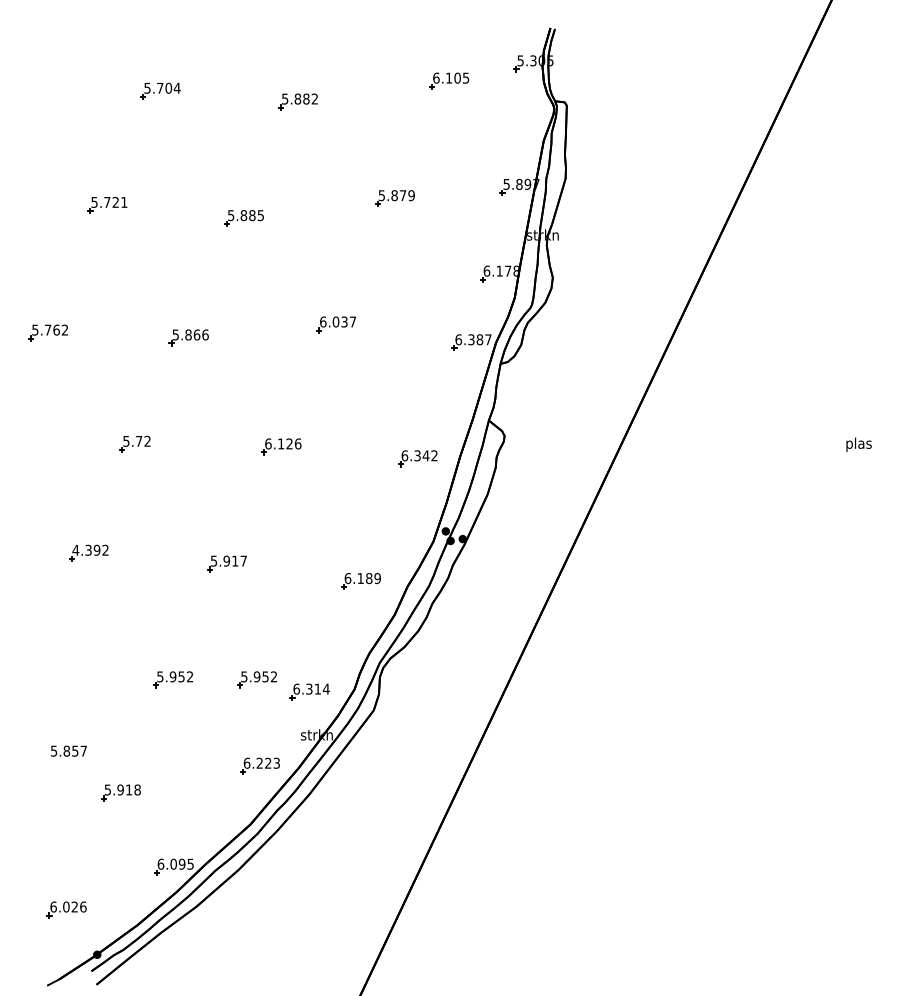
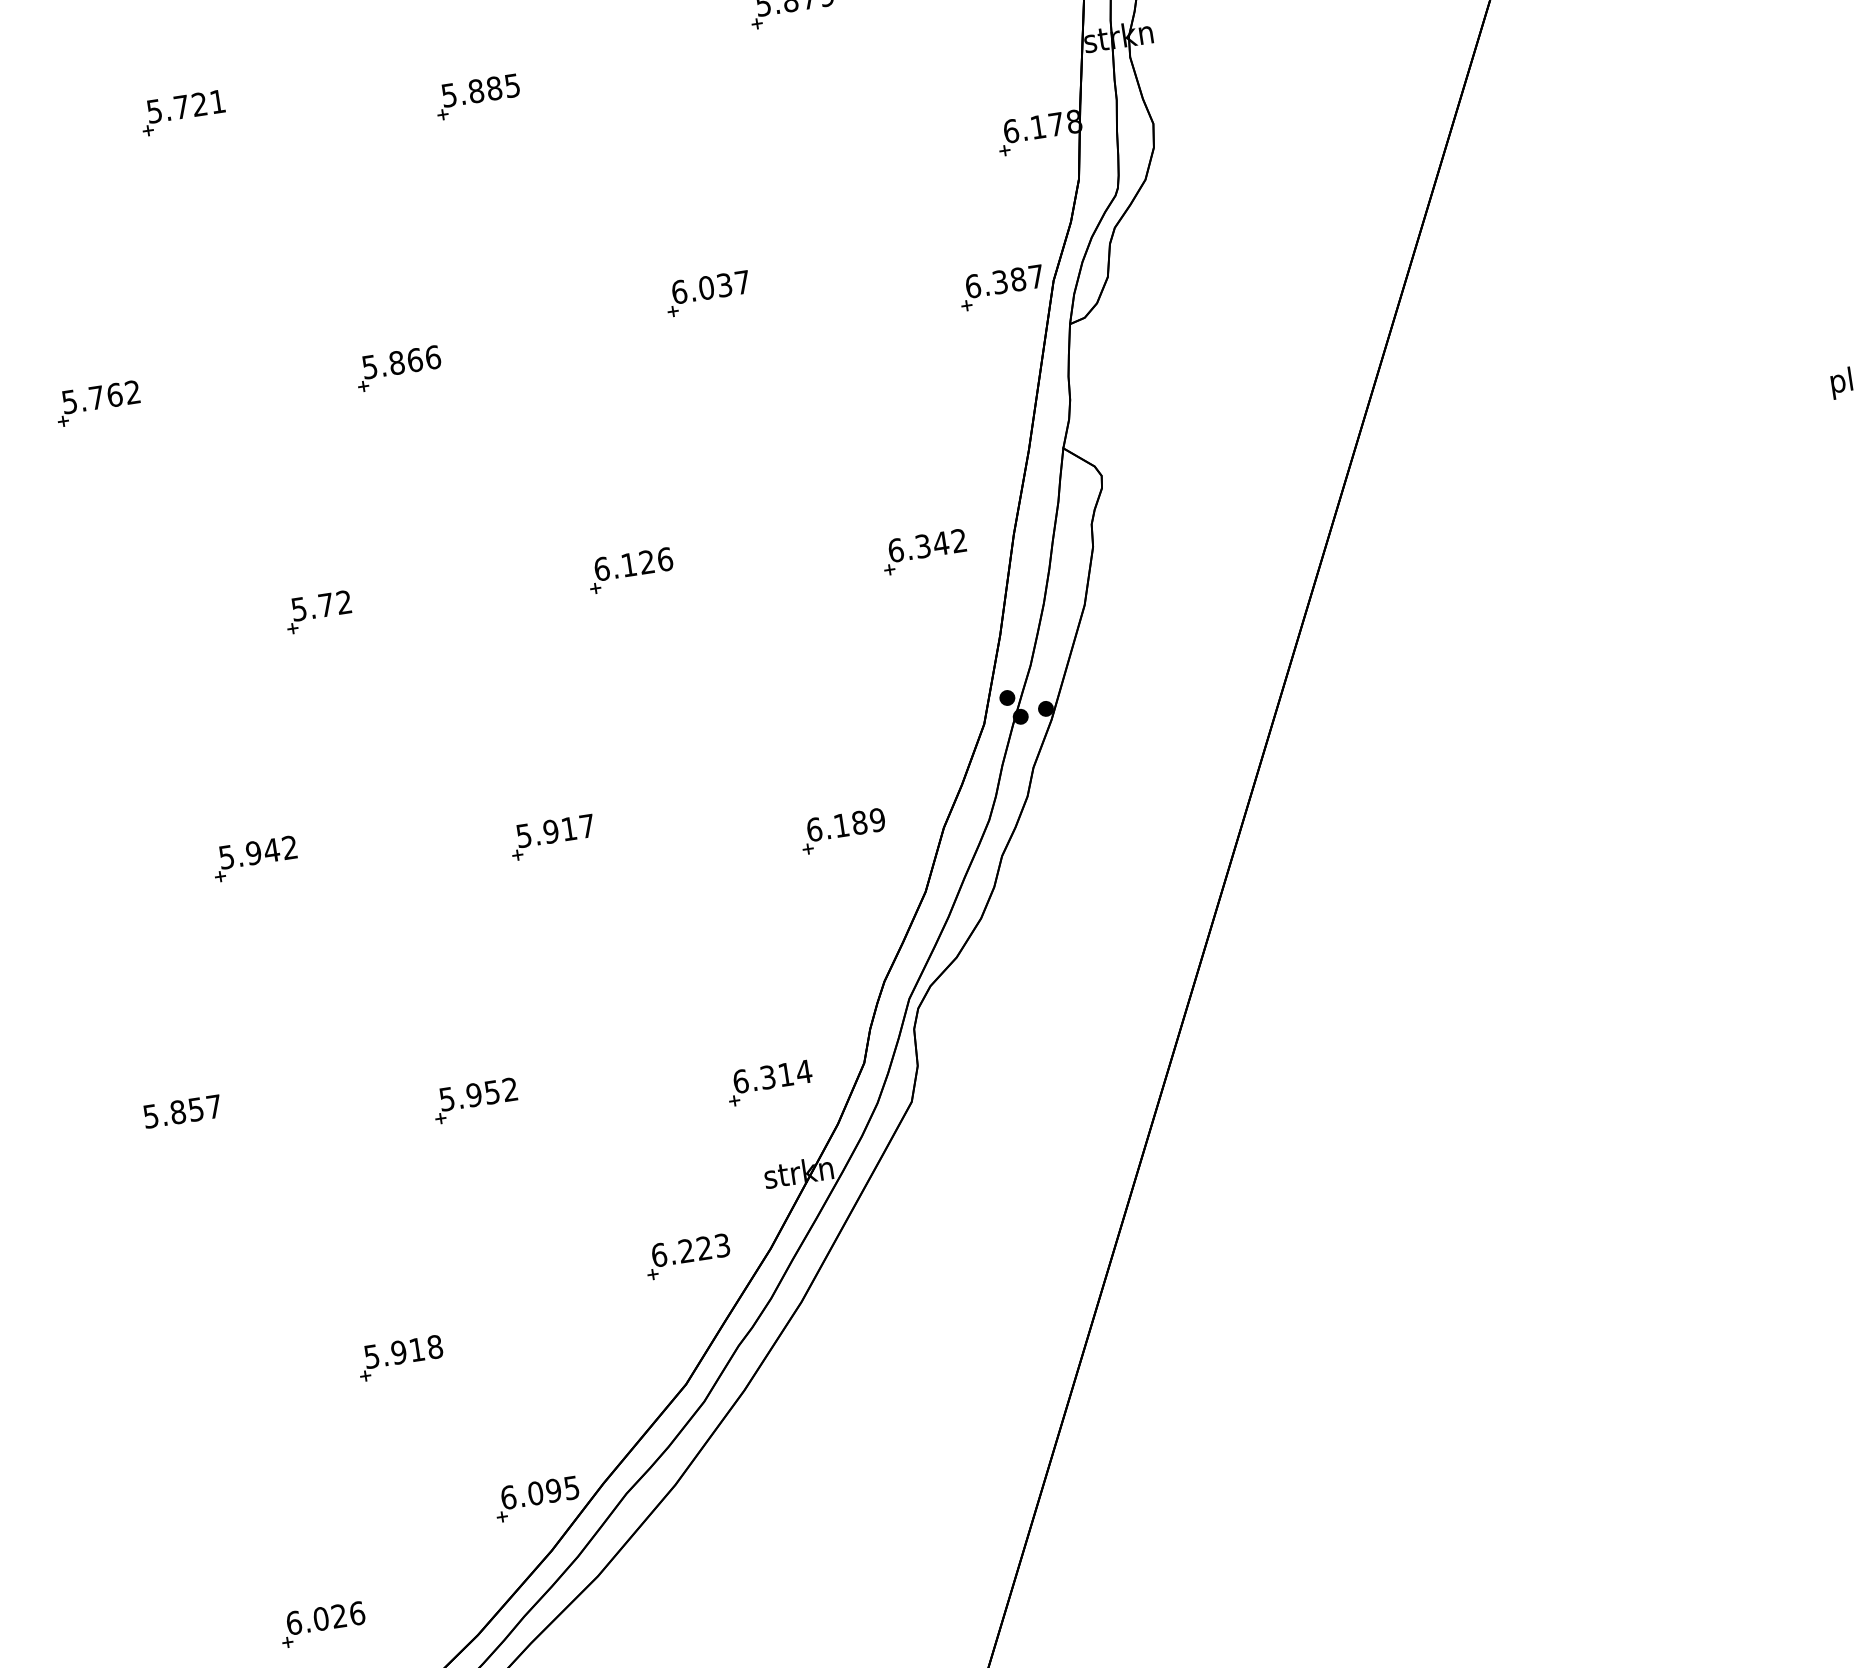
text: (86, 549) -> (249, 852), 4.392 -> 5.942
part: (256, 679) -> (652, 1073), removed
text: (68, 750) -> (181, 1110), moved

